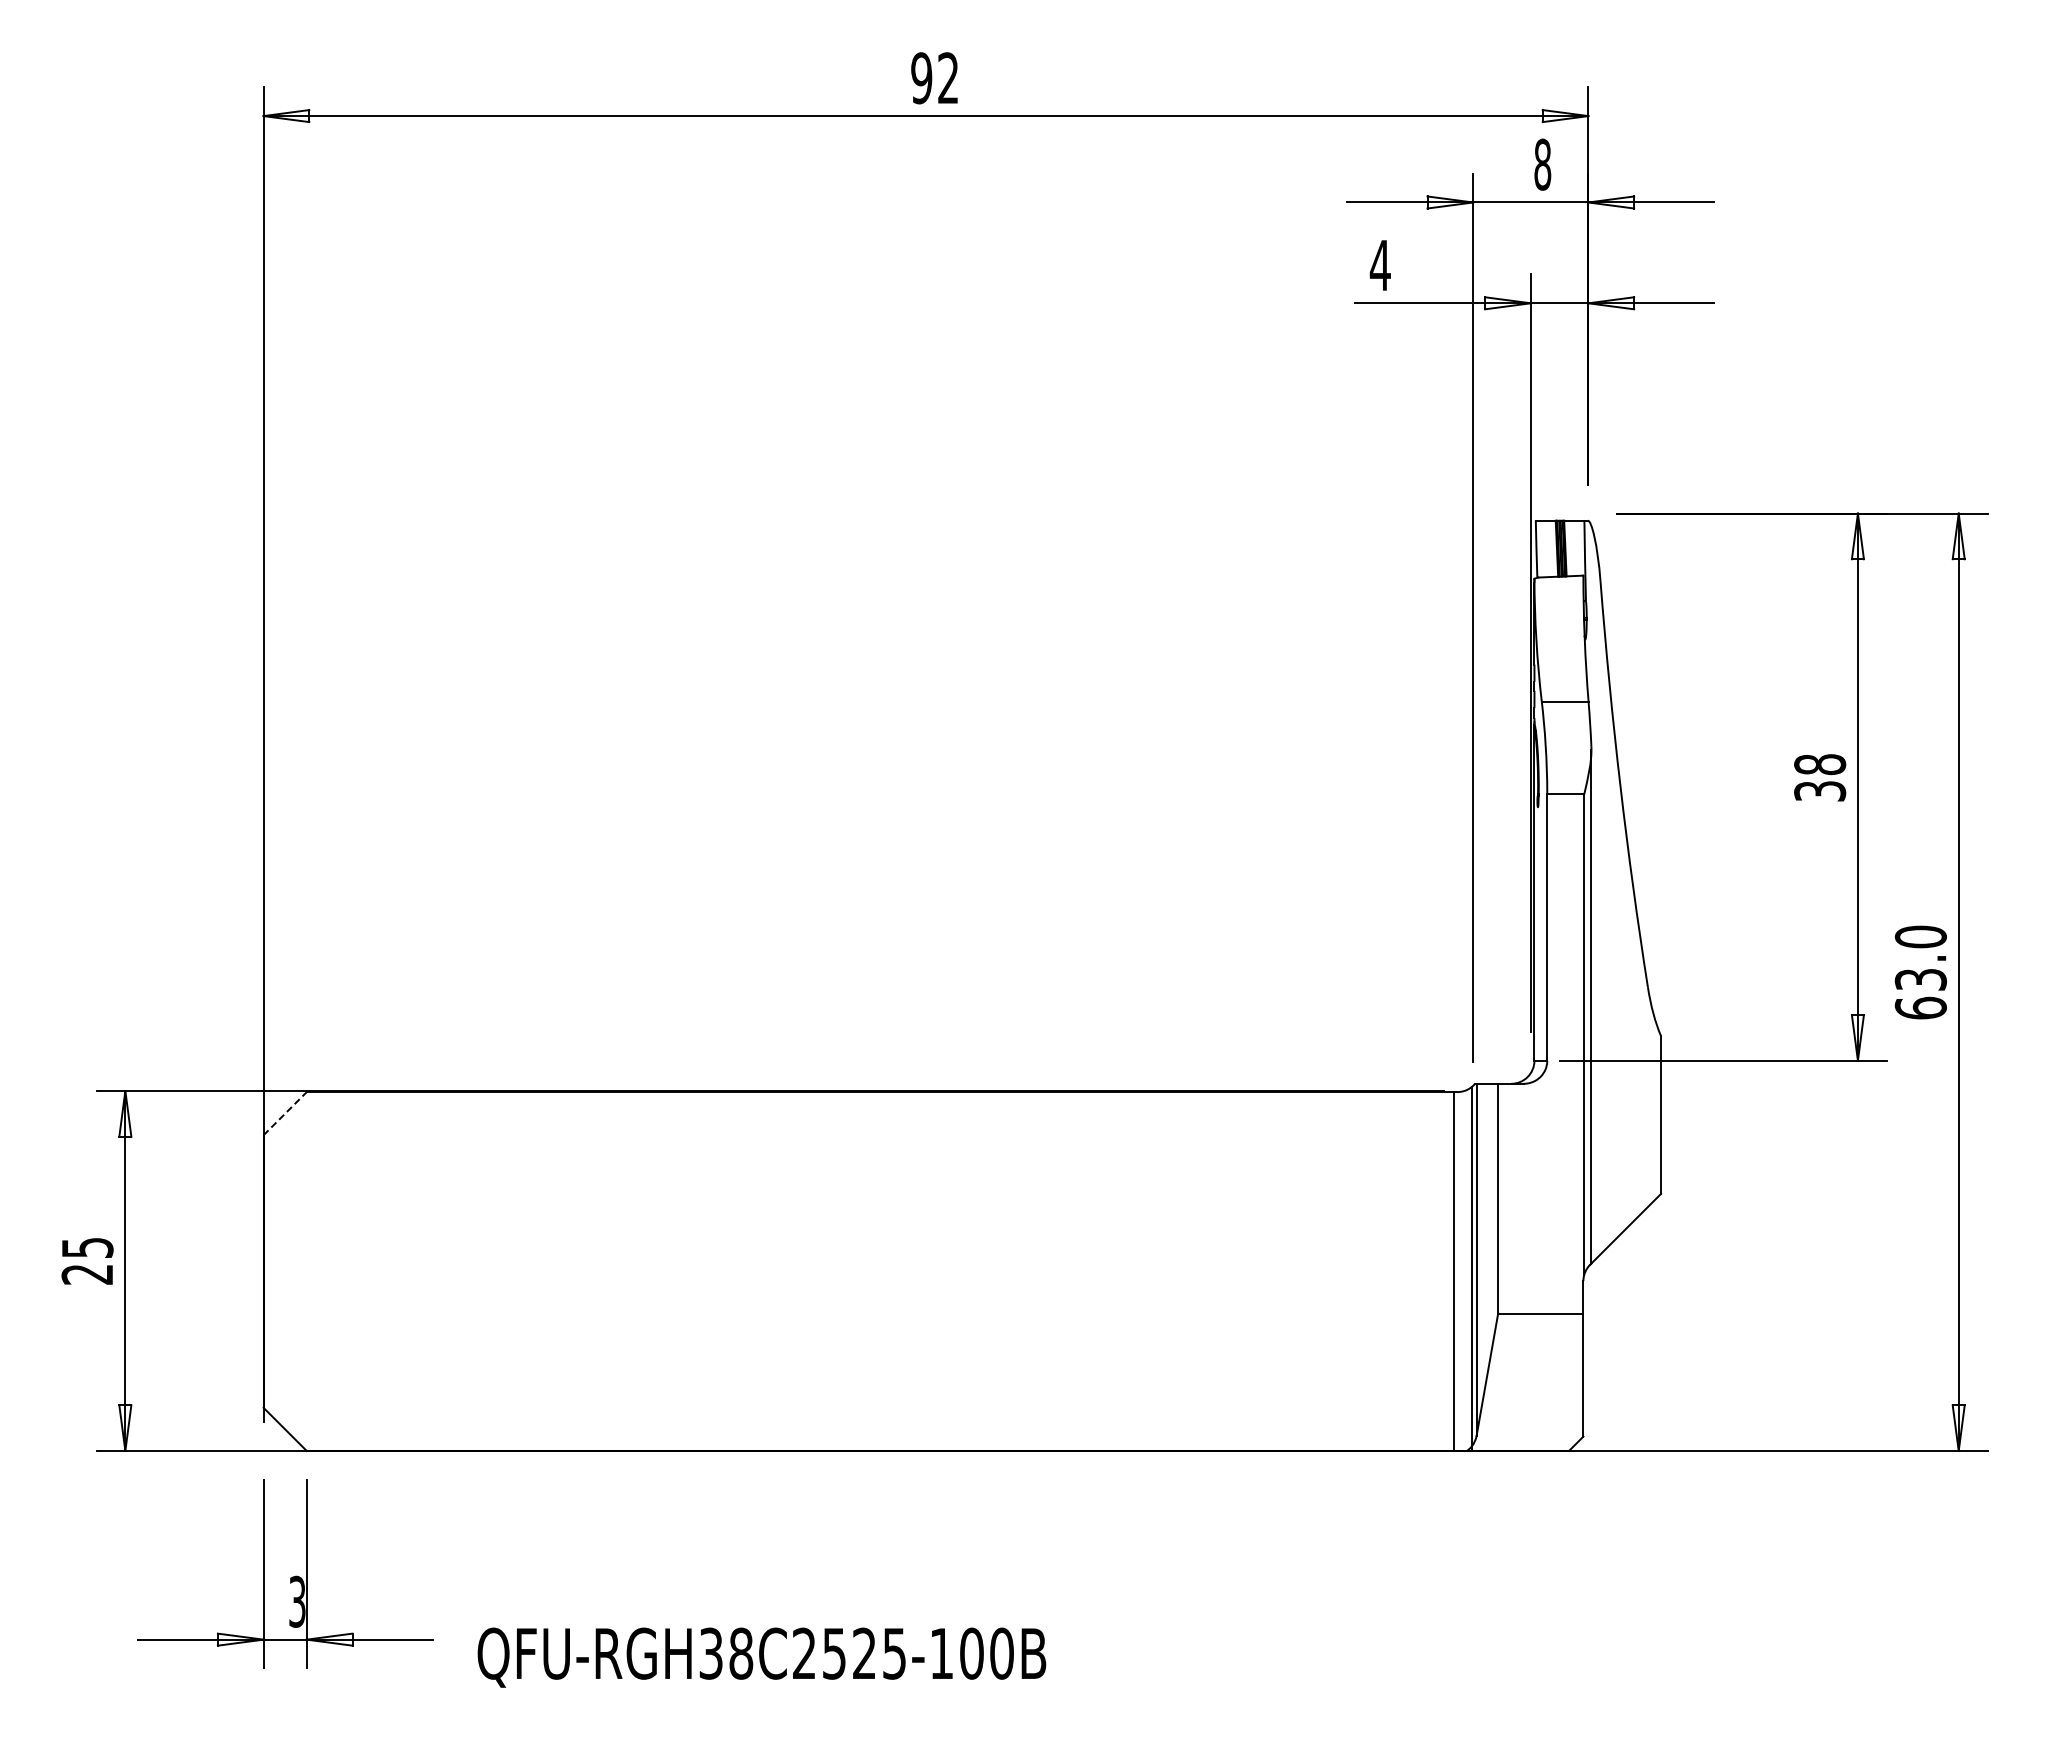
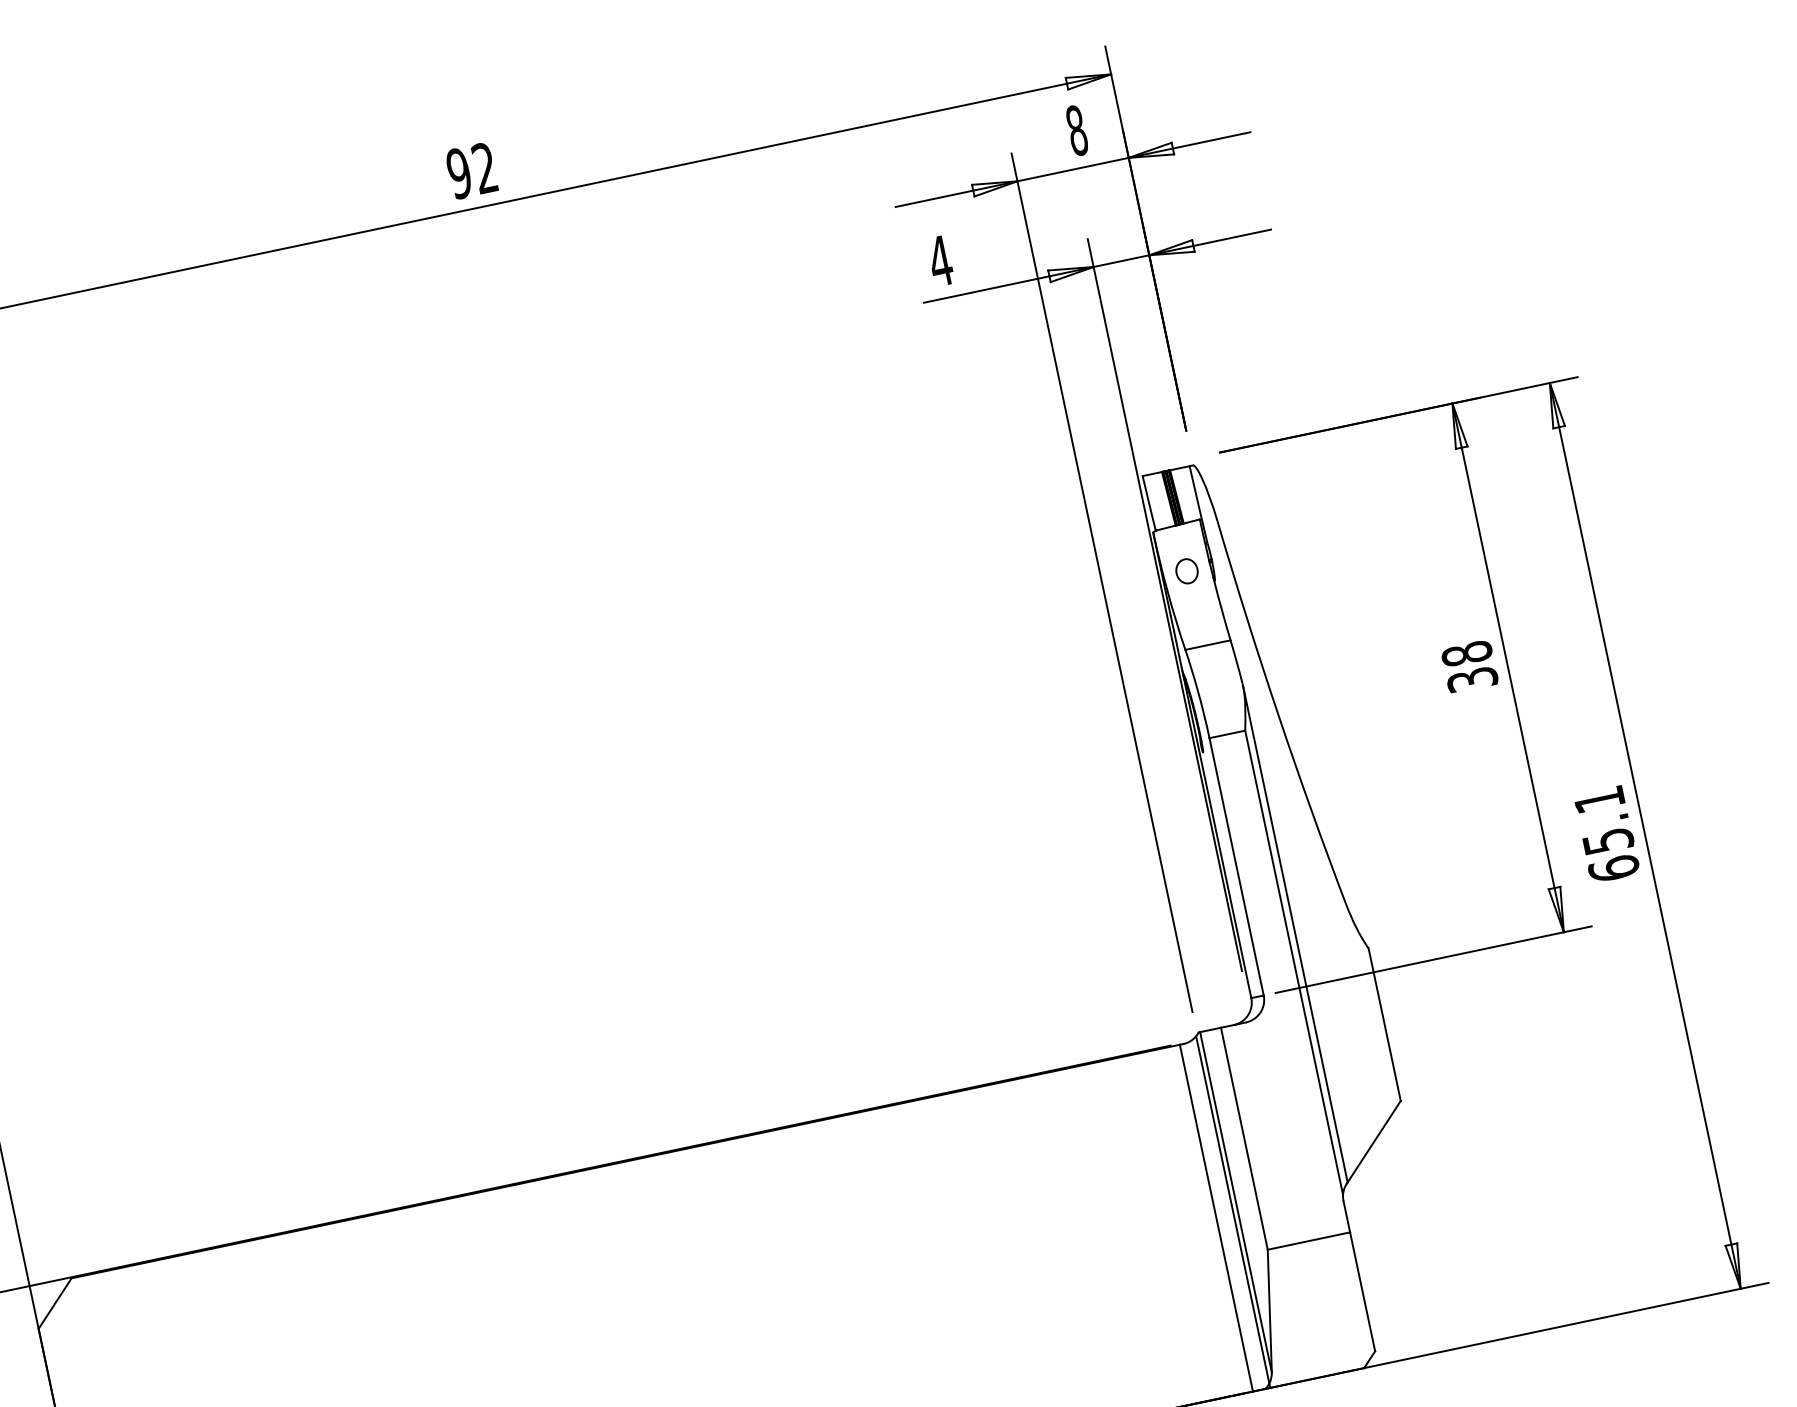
part: (1559, 624) -> (1186, 571), added
text: (1920, 957) -> (1603, 819), 63.0 -> 65.1
line: (285, 1113) -> (55, 1303), dashed -> solid

